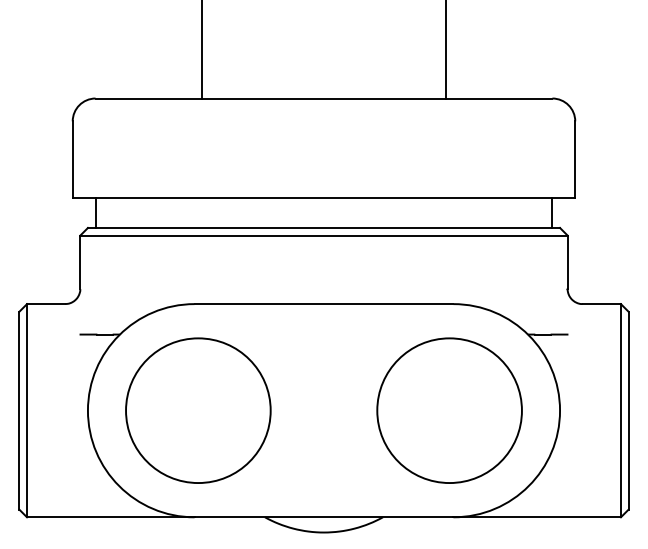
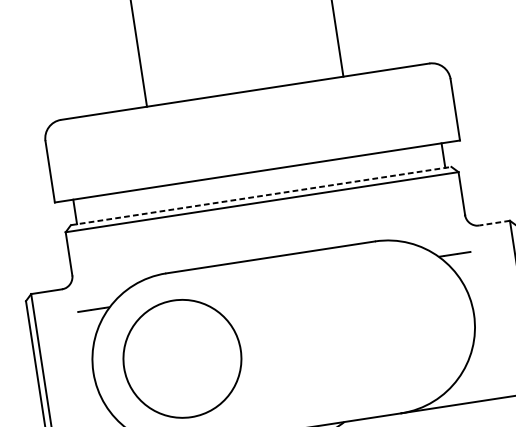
line: (324, 227) -> (261, 195), solid -> dashed
line: (601, 304) -> (494, 223), solid -> dashed
circle: (449, 410) -> (384, 327), removed

